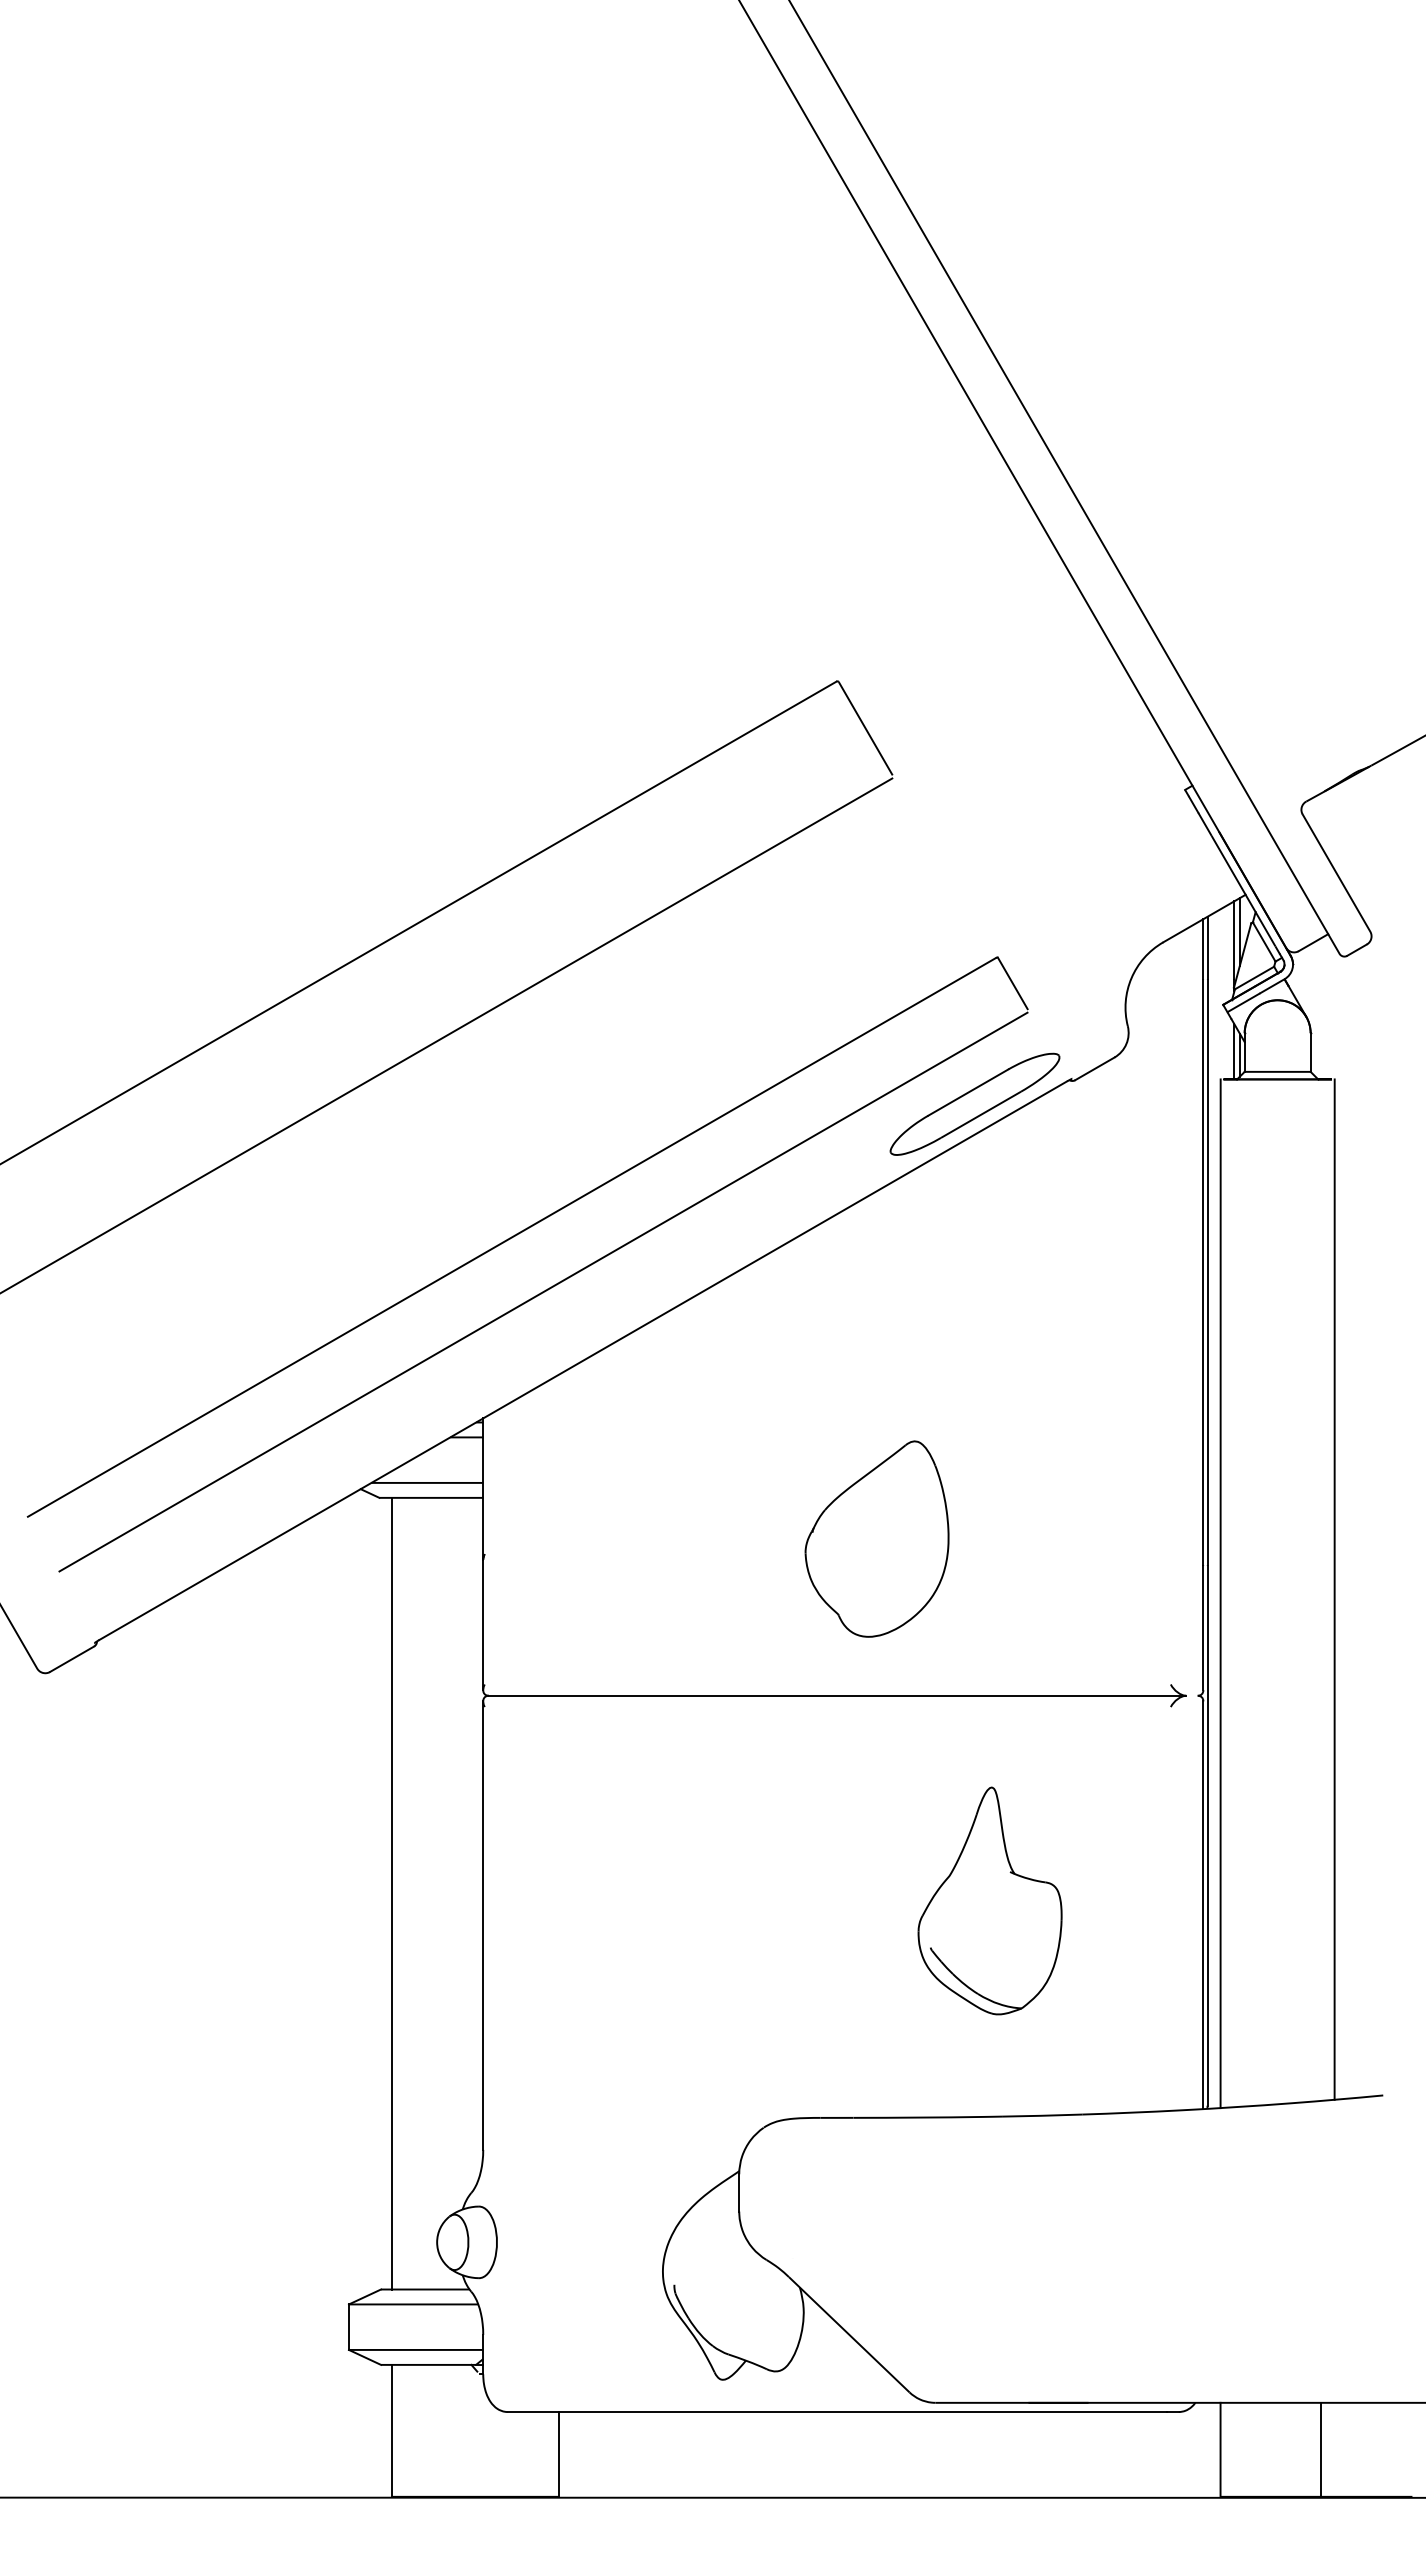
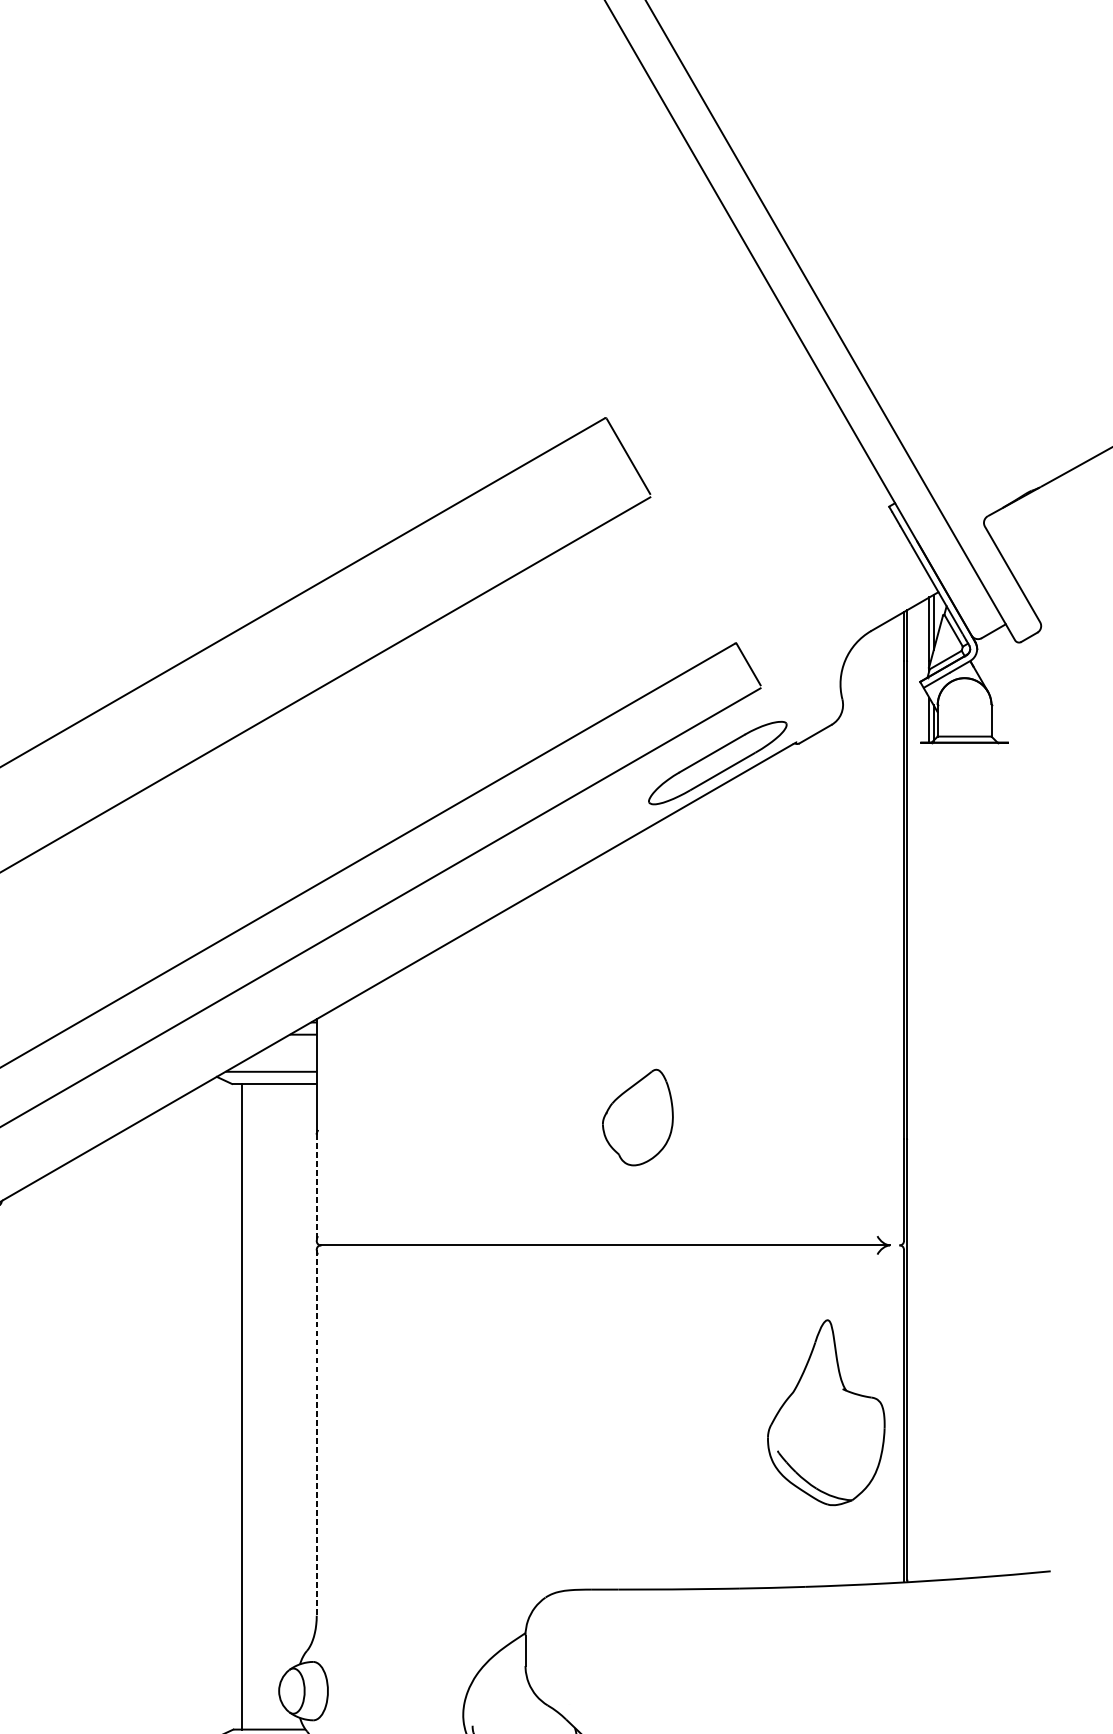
part: (876, 1538) -> (637, 1117), size x0.6
line: (1334, 1589) -> (1010, 1158), removed
line: (1220, 1593) -> (917, 1161), removed
line: (483, 1625) -> (316, 1188), solid -> dashed
part: (989, 1900) -> (825, 1412), moved
line: (483, 1926) -> (316, 1433), solid -> dashed

